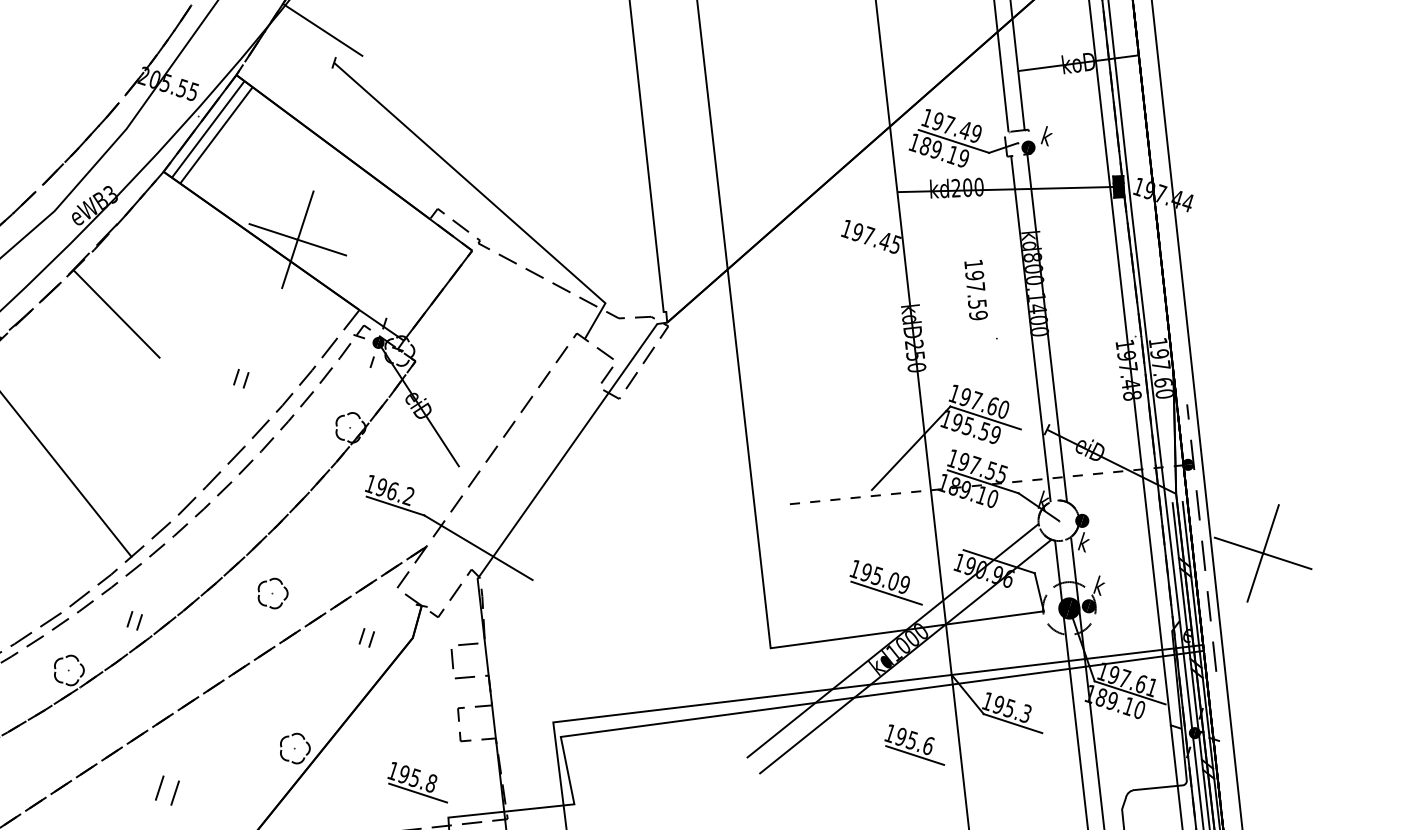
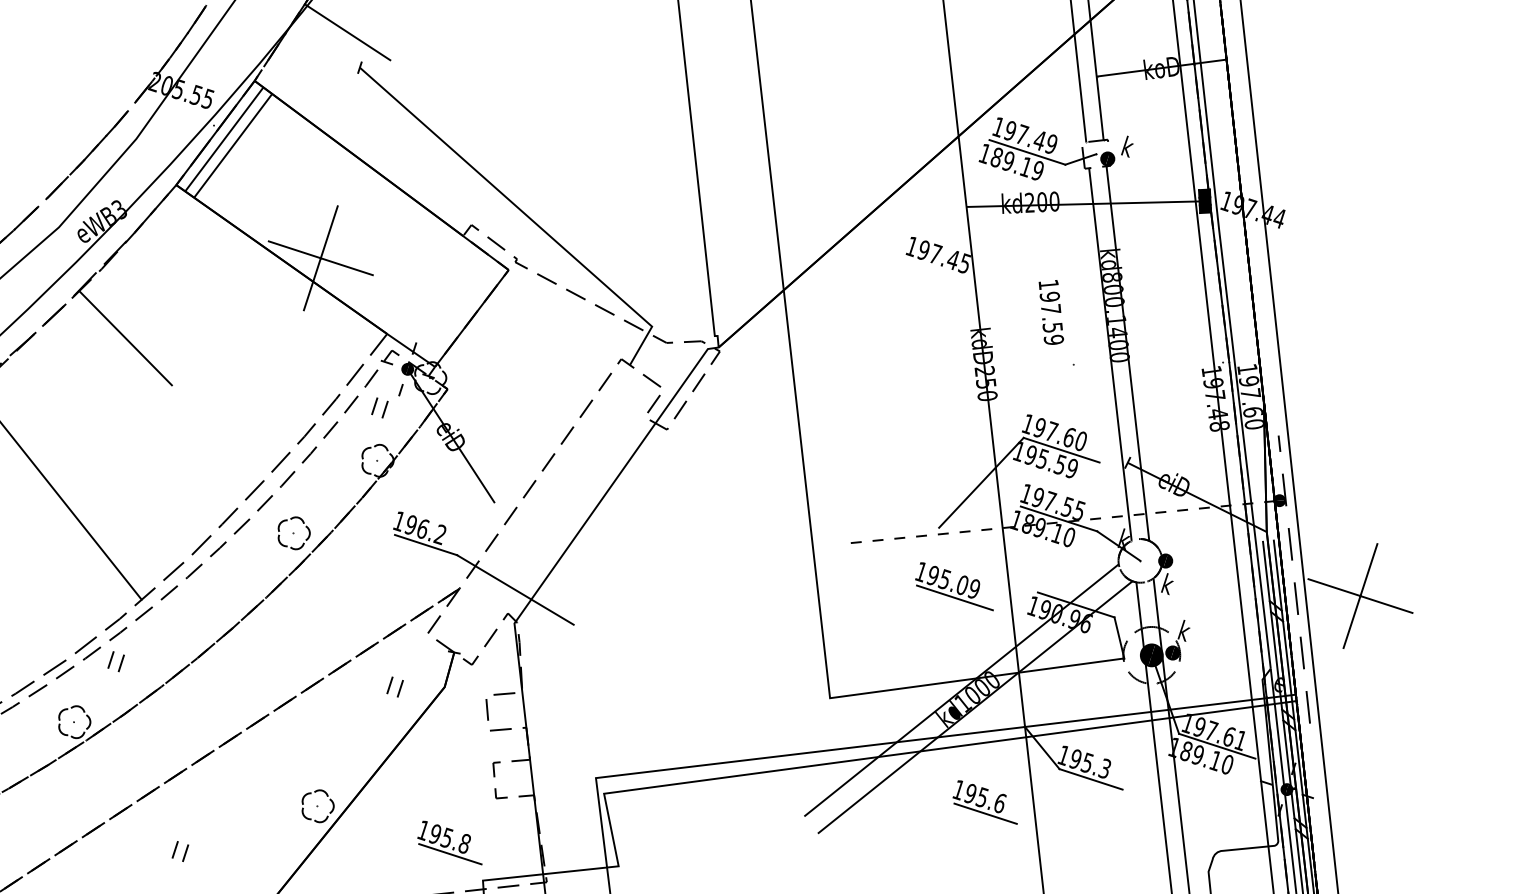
part: (240, 378) -> (379, 407), moved
part: (886, 582) -> (954, 586), moved
part: (272, 593) -> (293, 533), moved
part: (134, 620) -> (115, 661), moved
part: (167, 790) -> (180, 851), size x0.62

